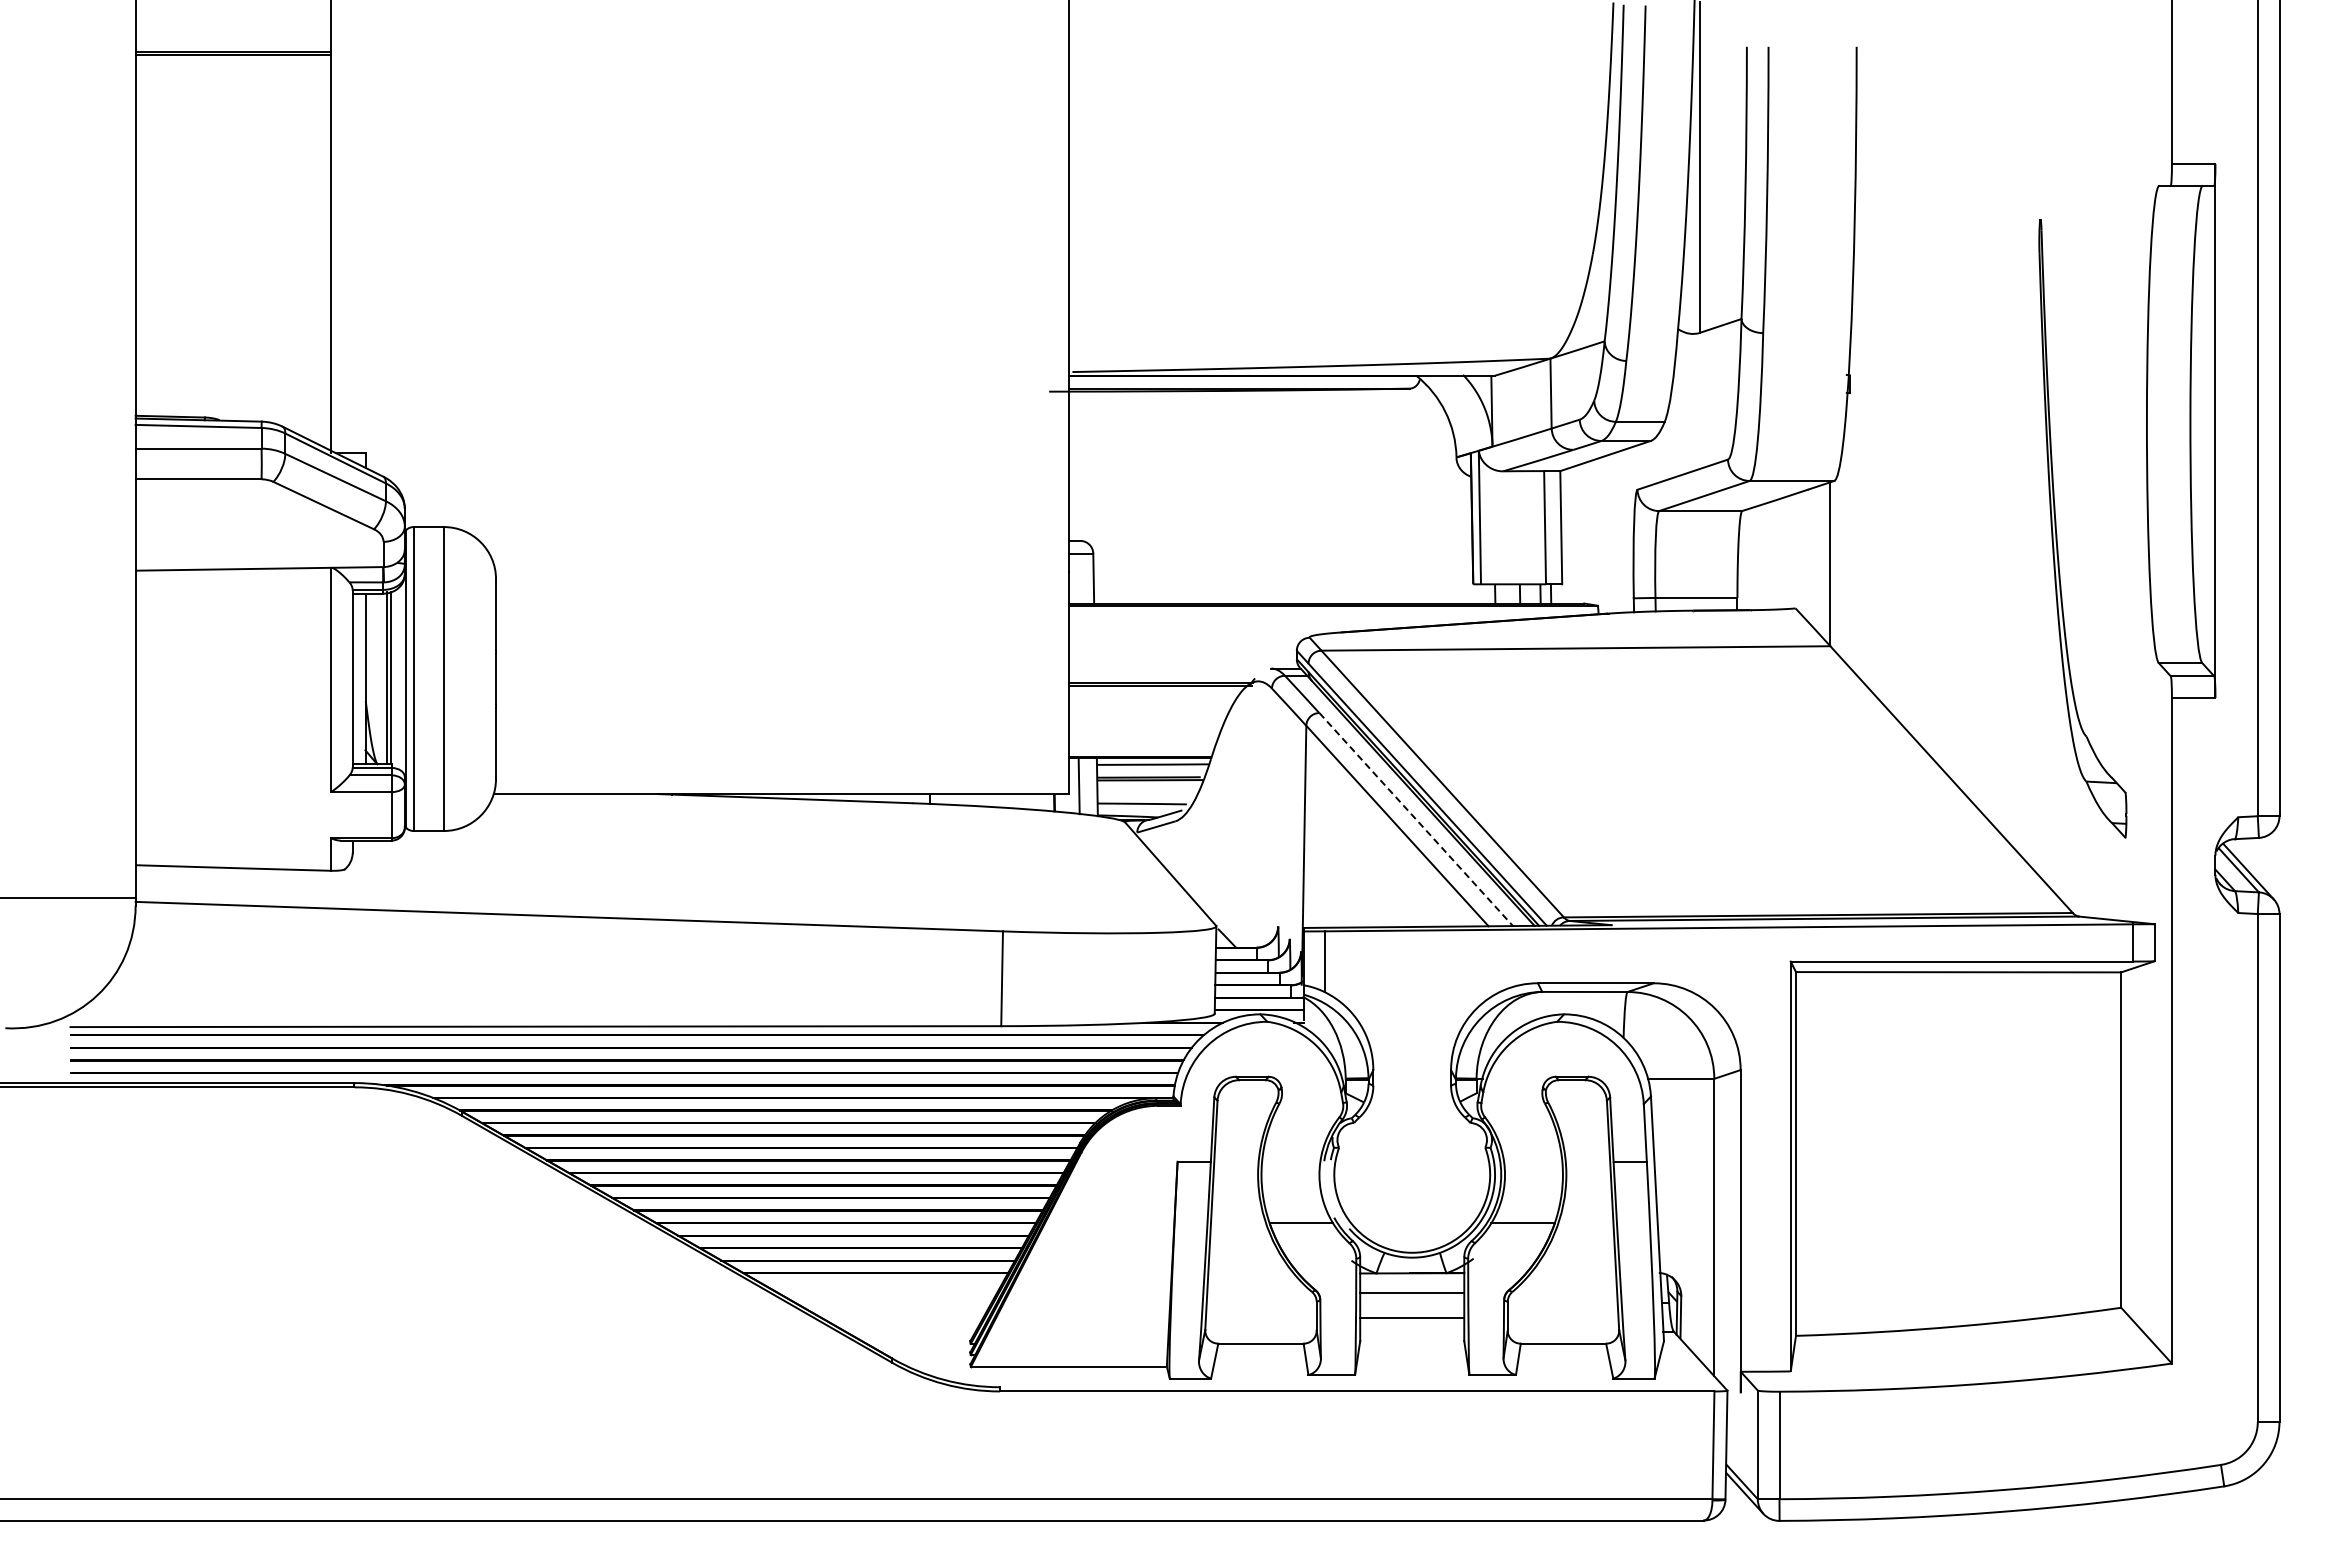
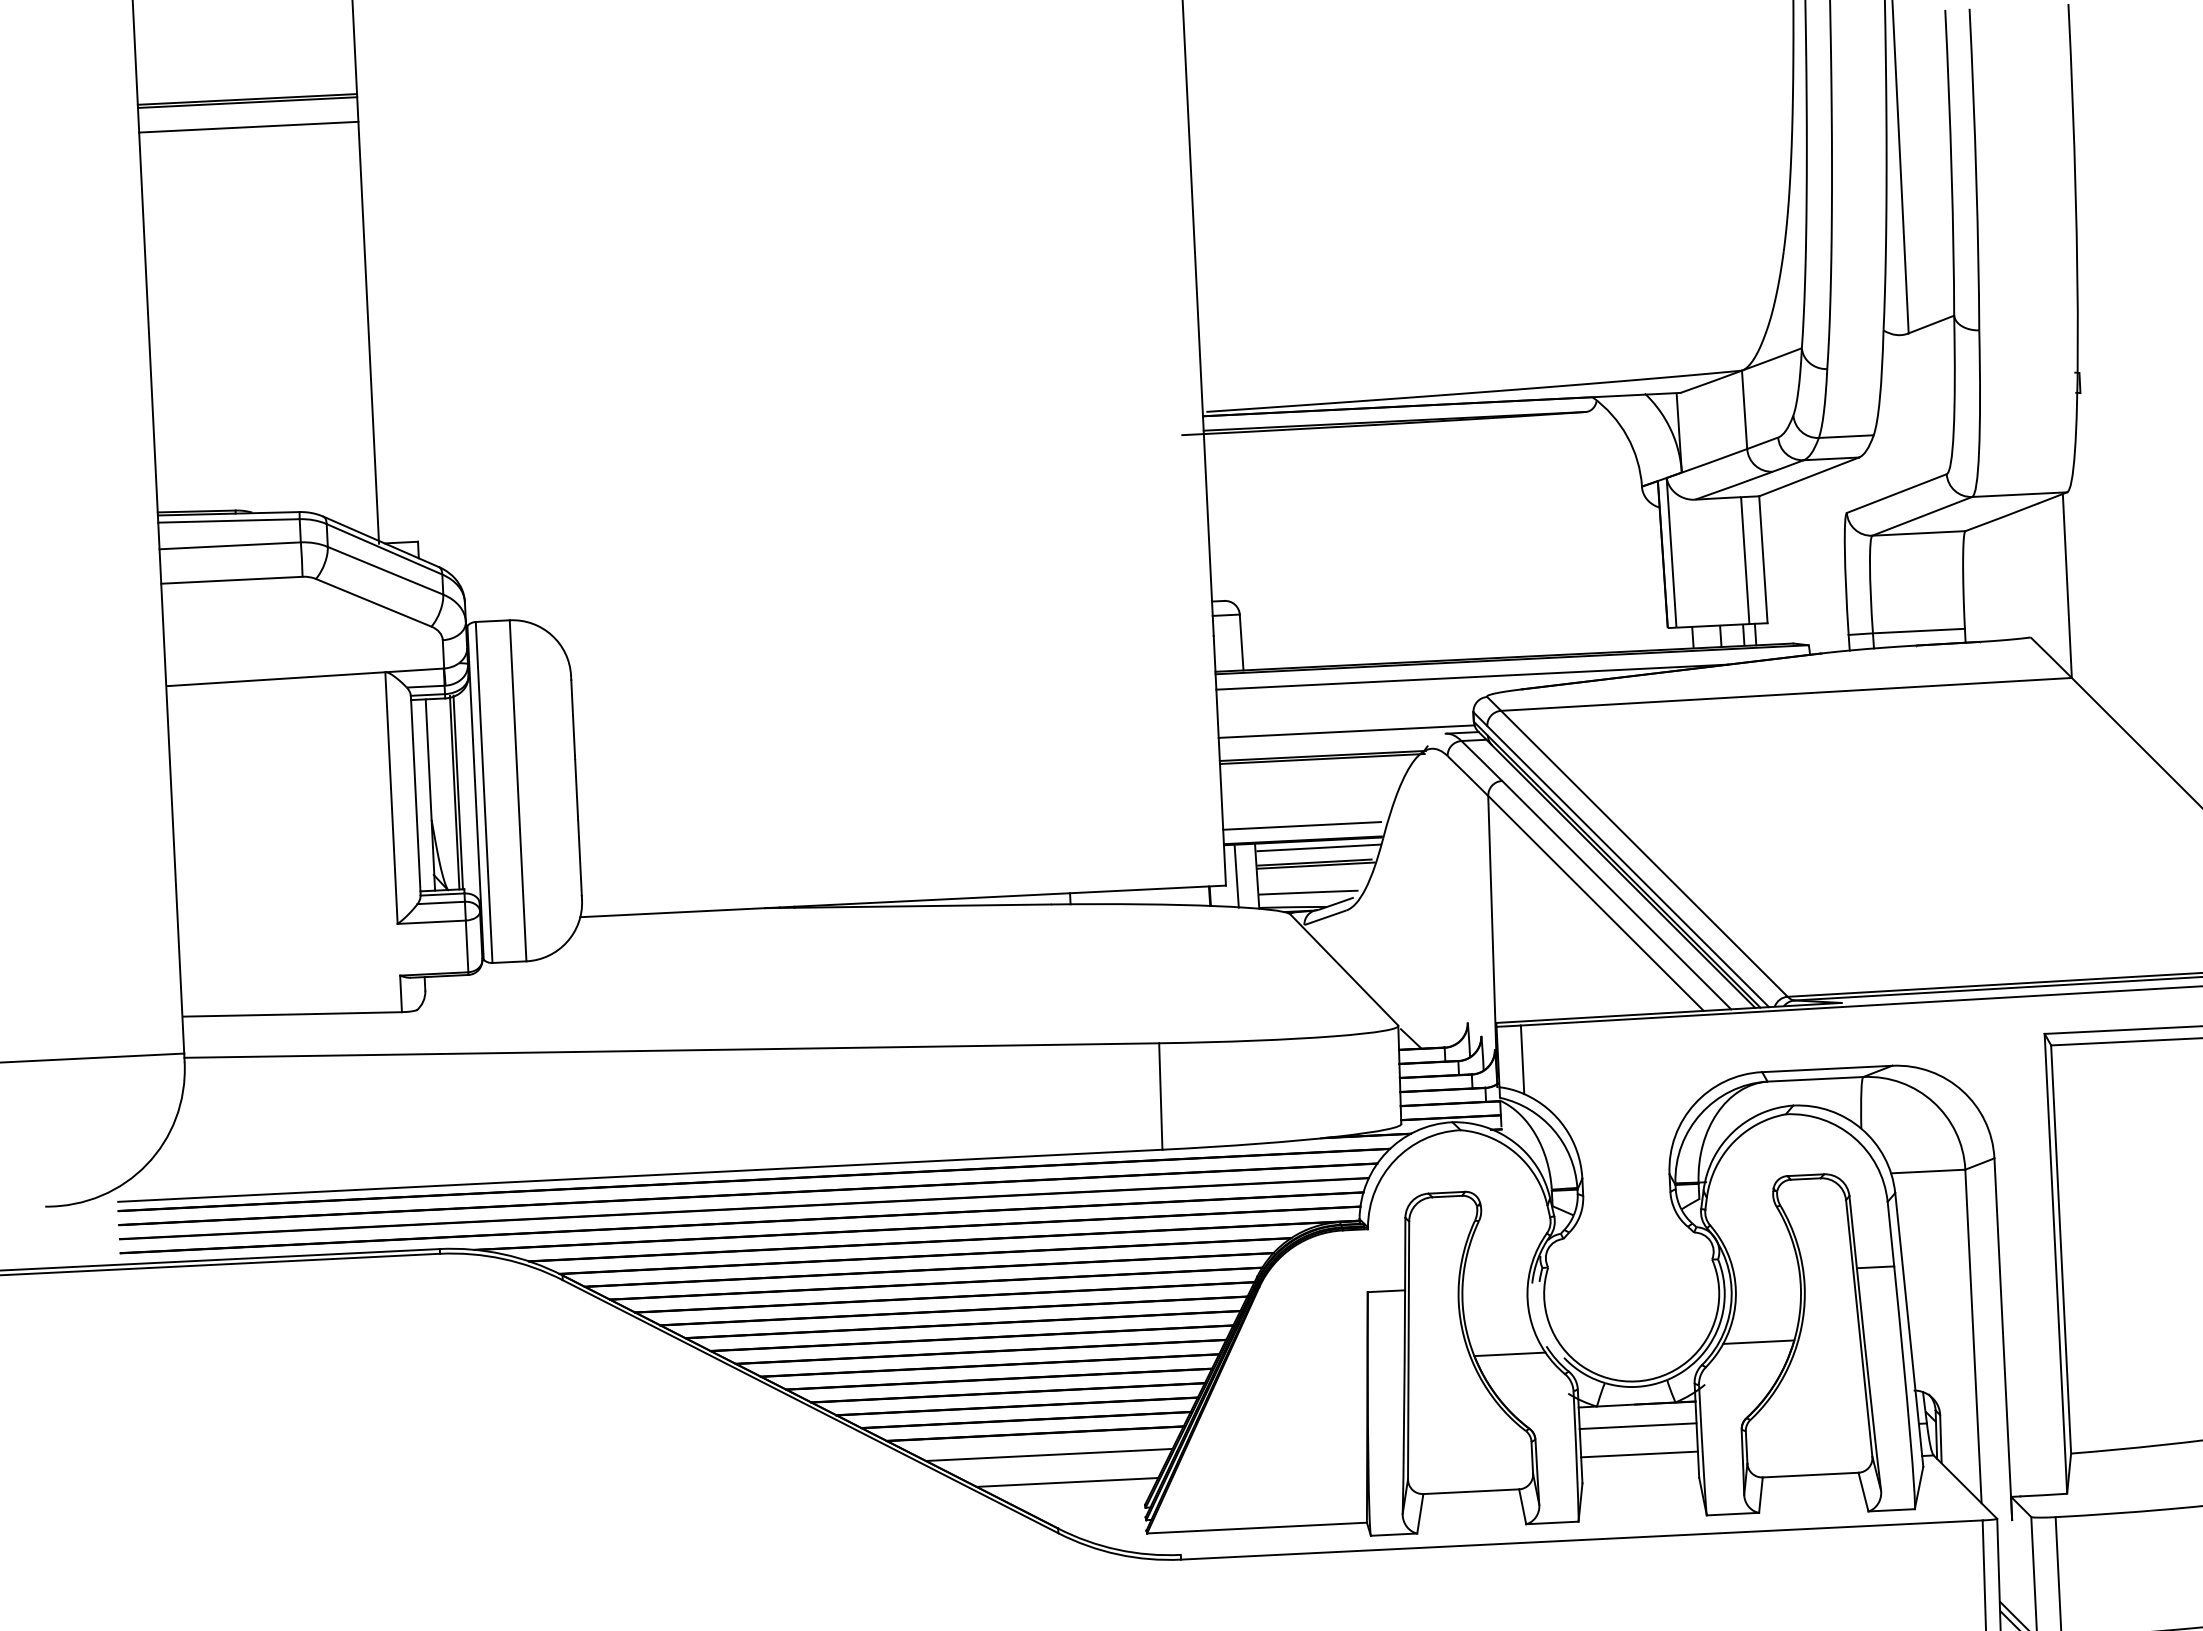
line: (233, 77) -> (248, 127), added
line: (1297, 619) -> (1472, 677), added
line: (1183, 662) -> (1346, 731), added
line: (1139, 744) -> (1302, 826), added
line: (1416, 819) -> (1616, 895), dashed -> solid
line: (887, 1292) -> (1049, 1454), added
line: (902, 1317) -> (1067, 1482), added

